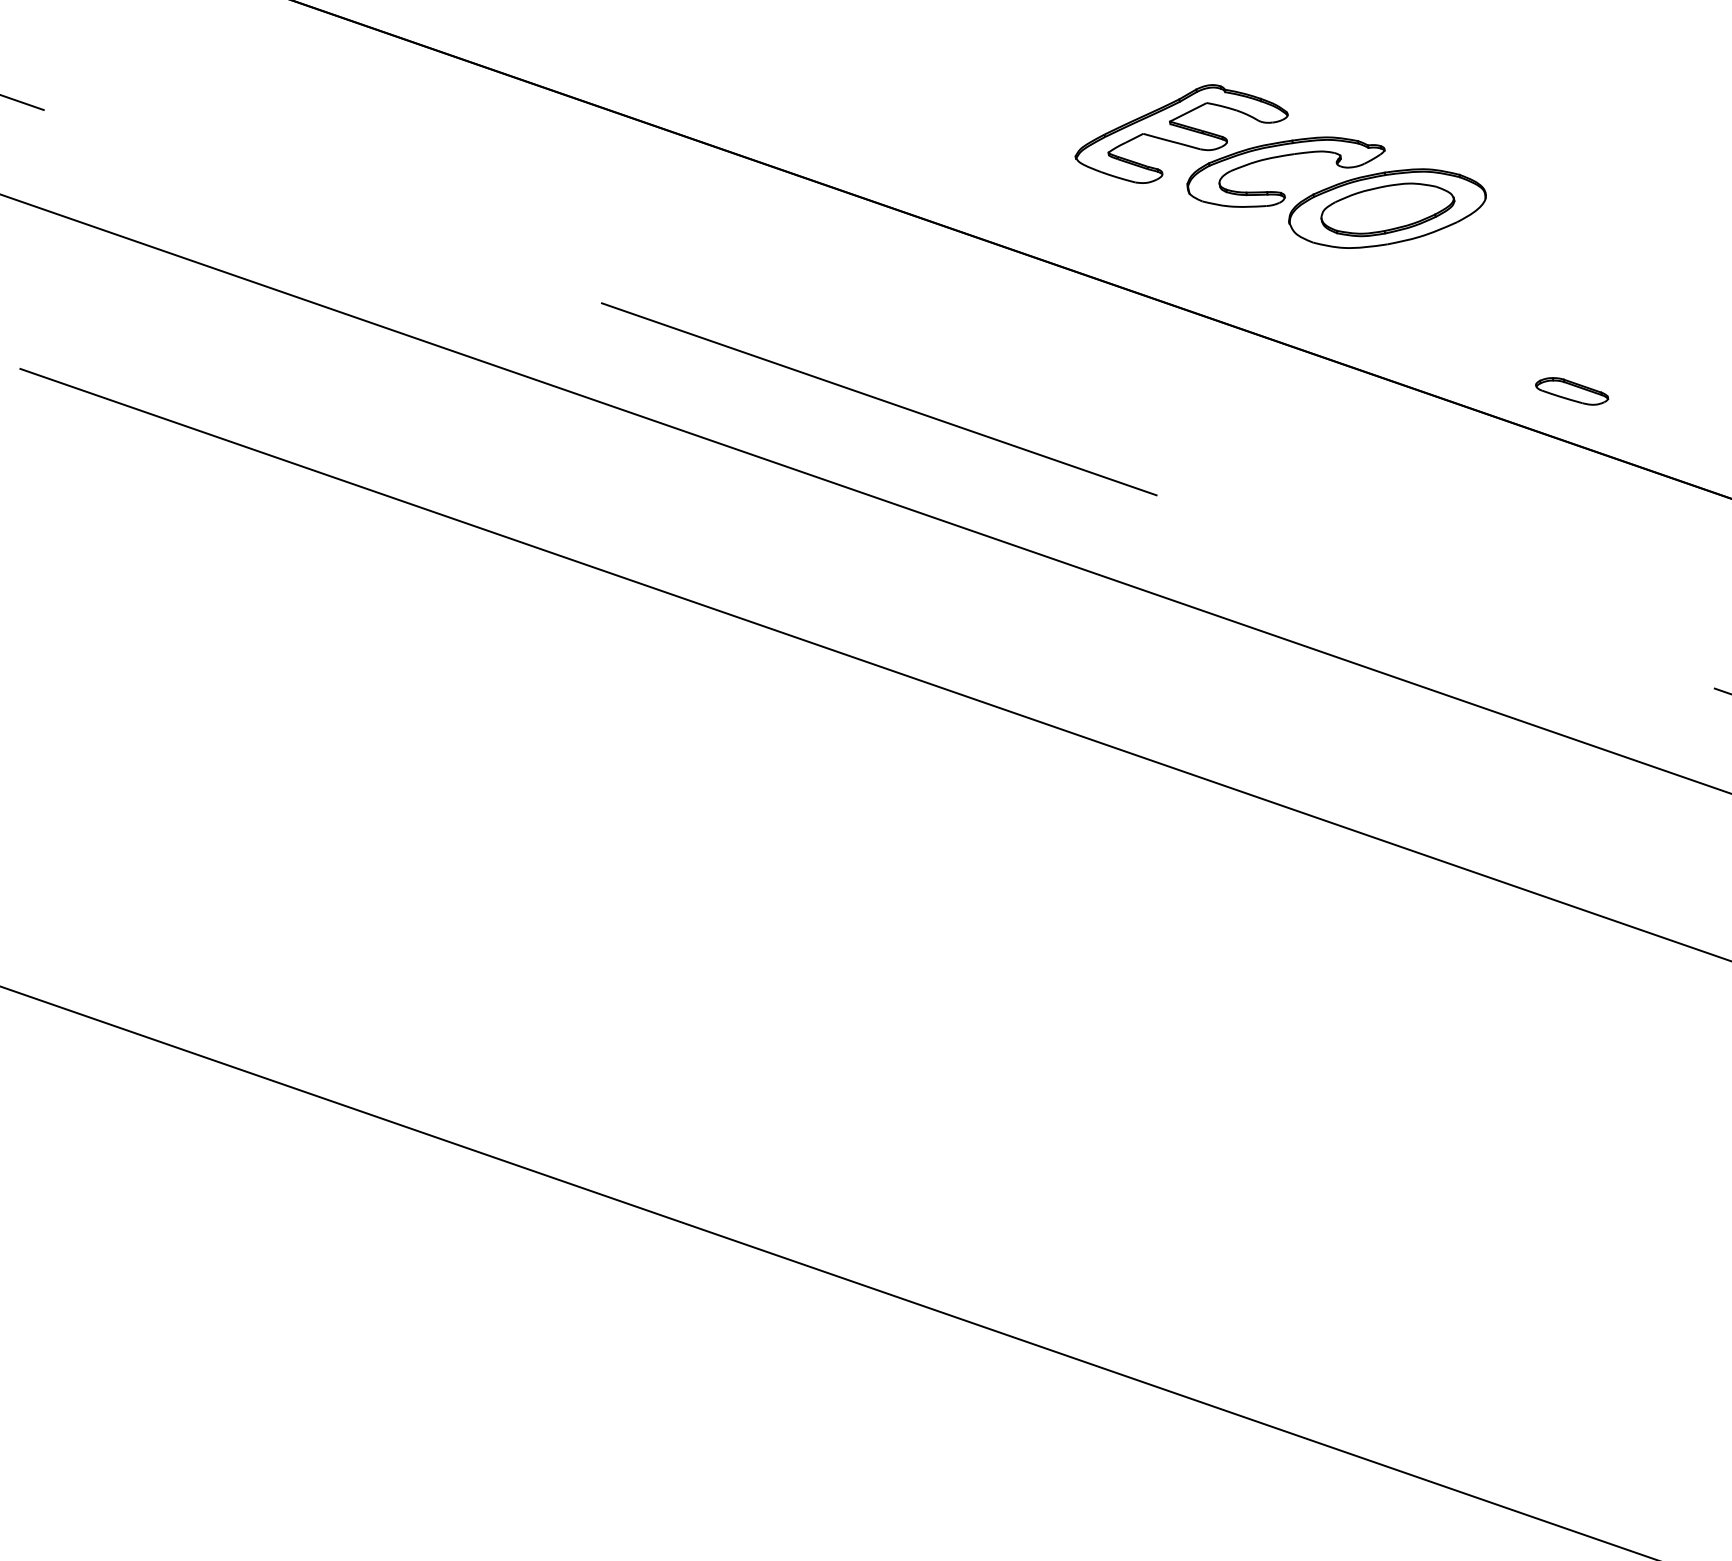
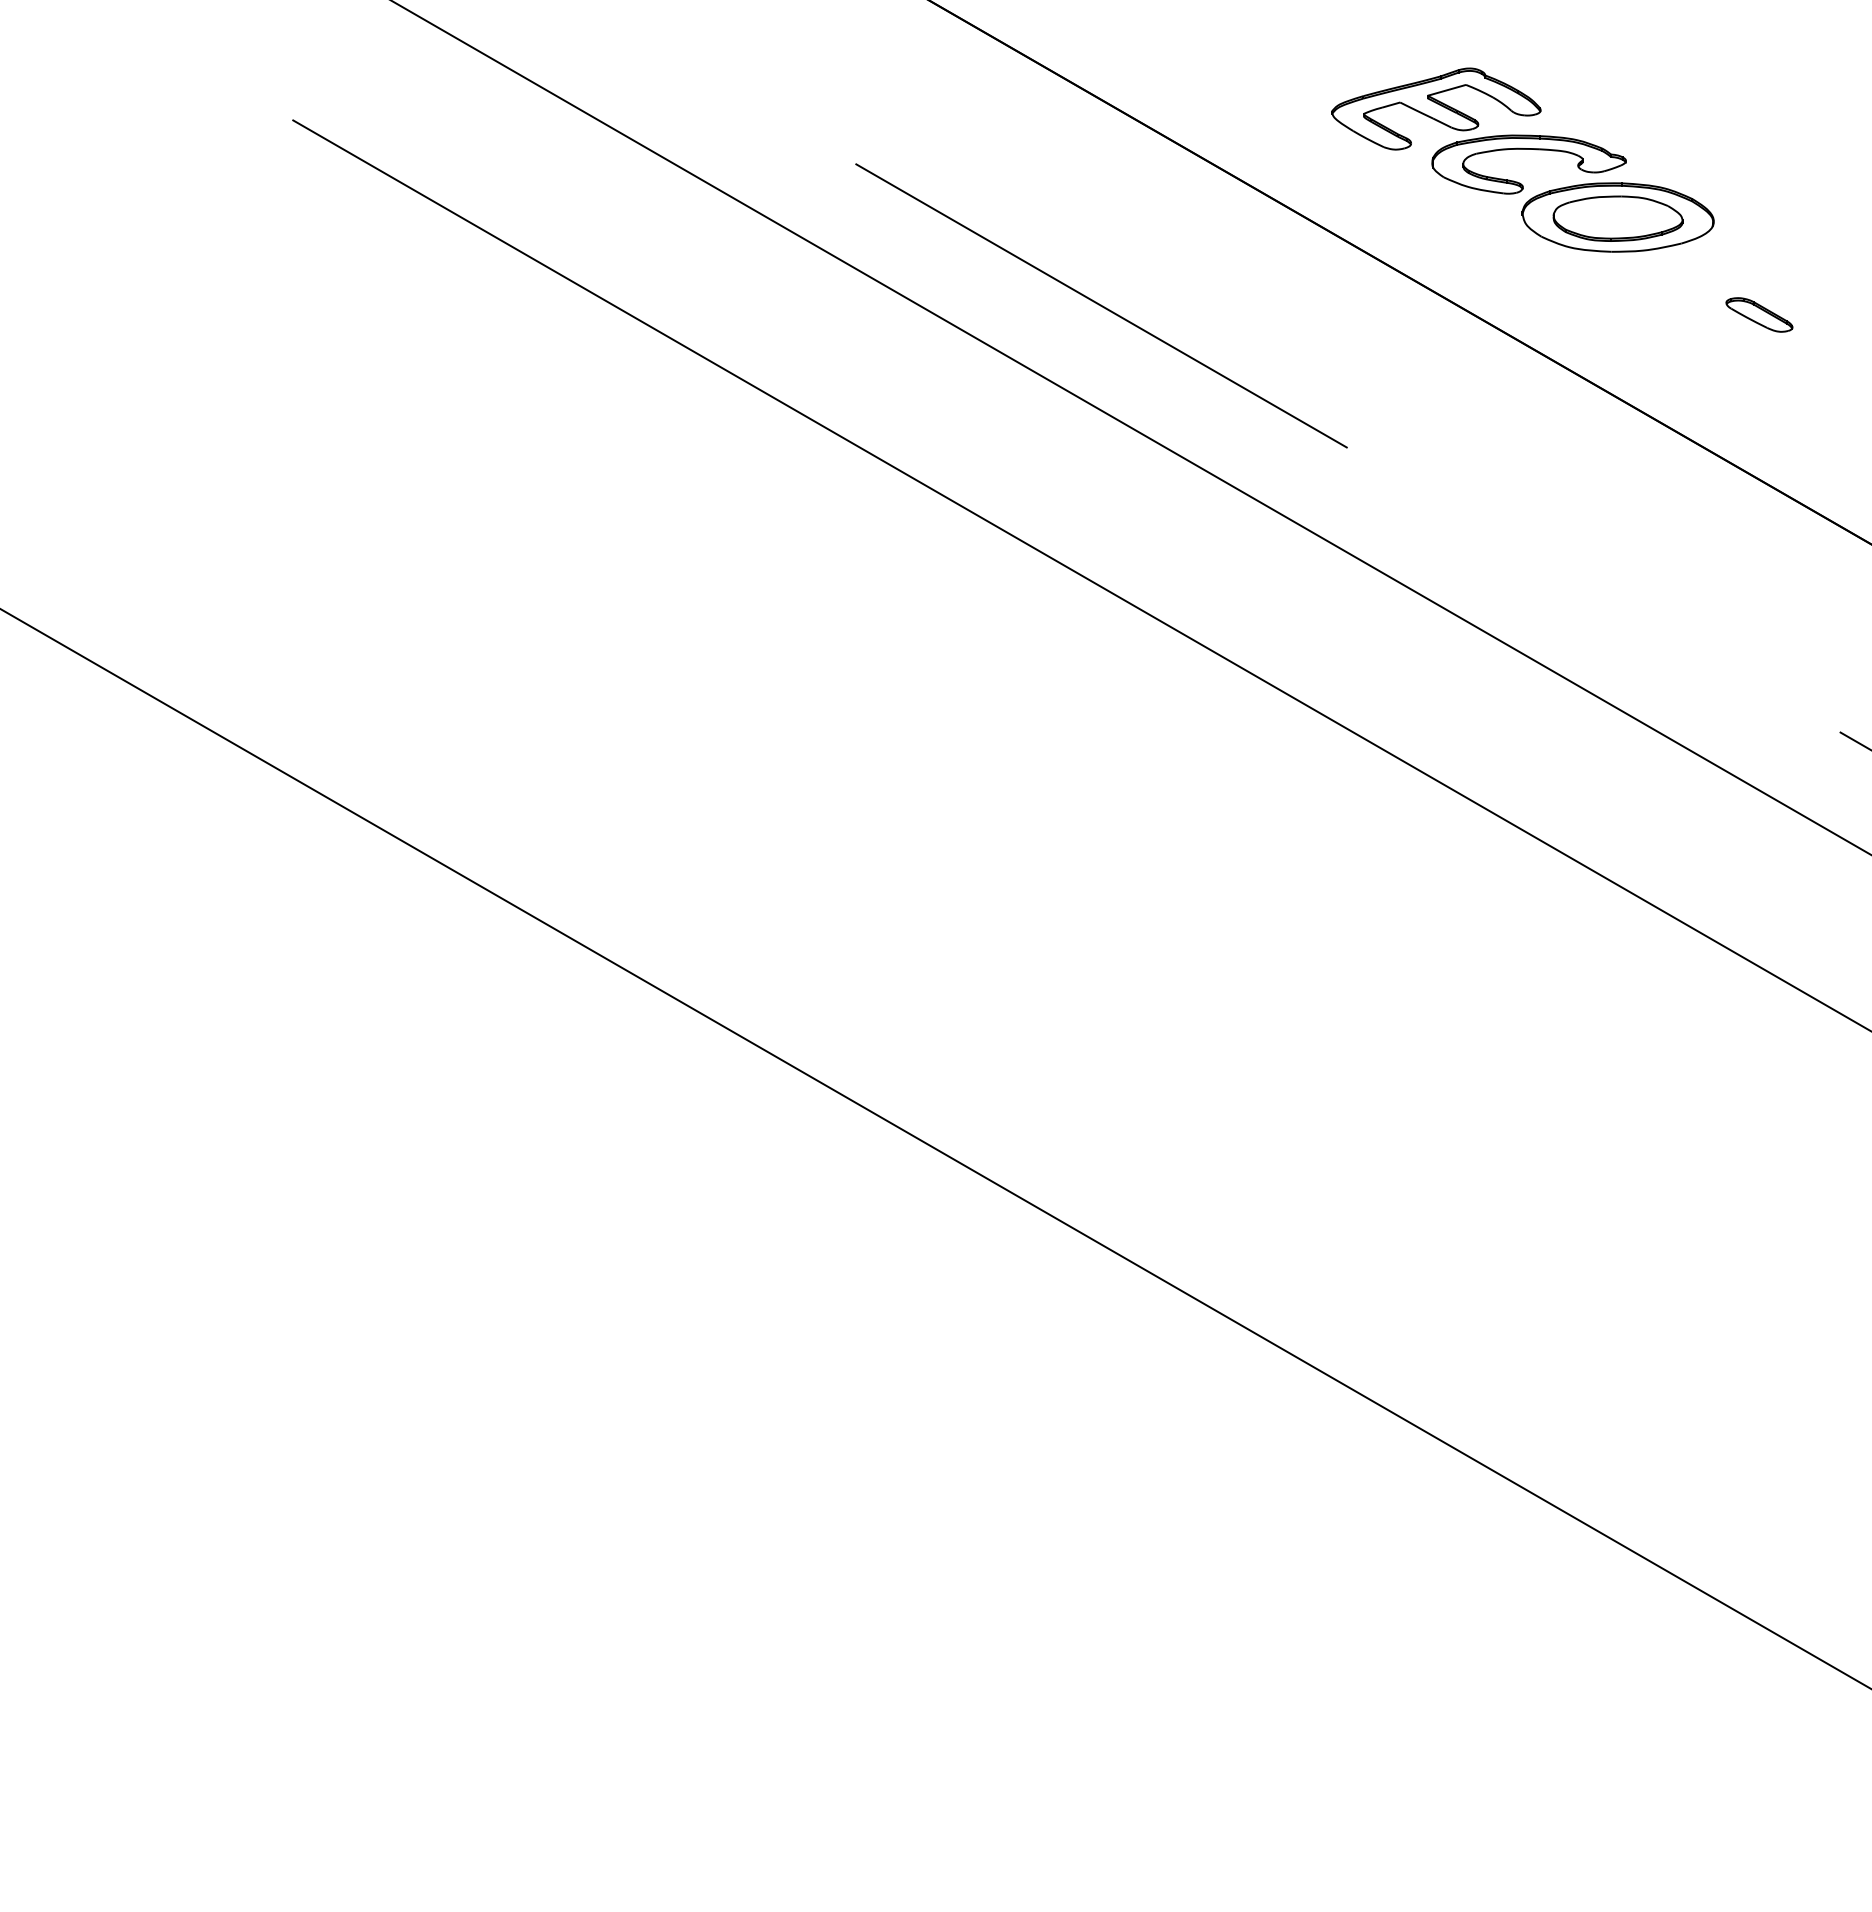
part: (1571, 391) -> (1759, 314), moved

